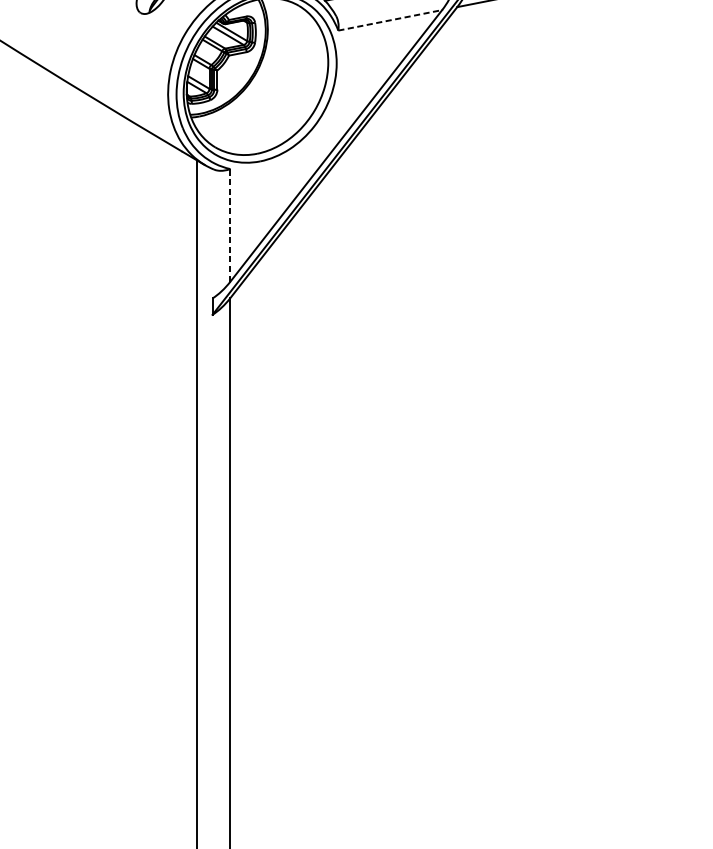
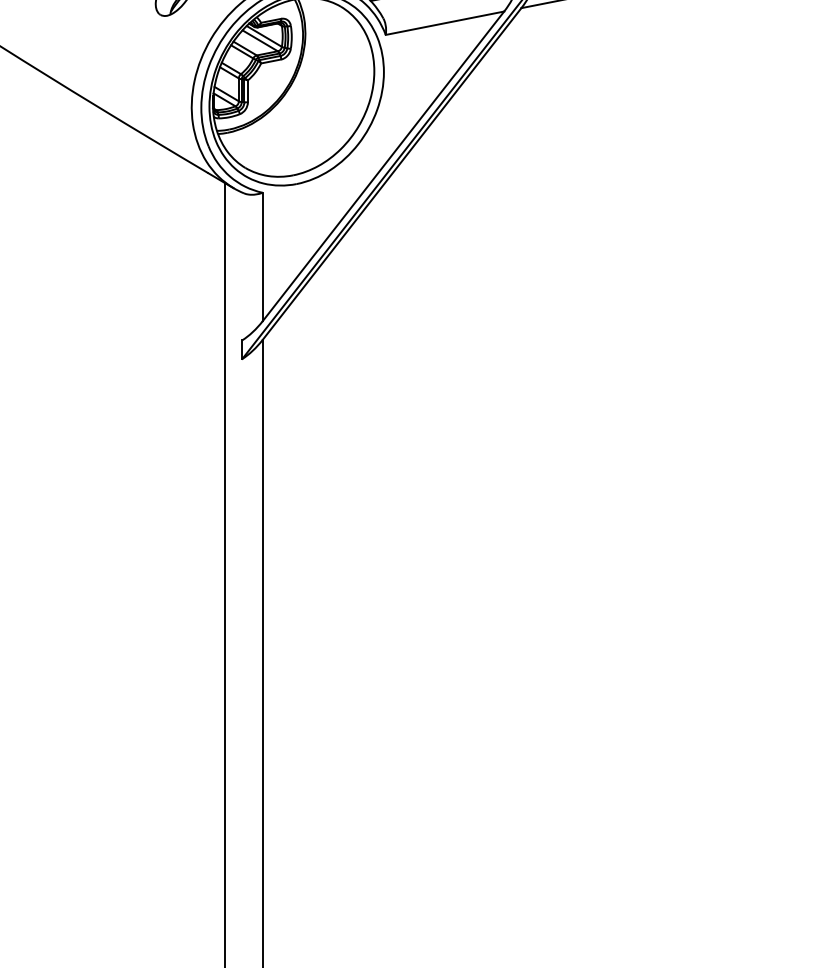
line: (390, 20) -> (445, 23), dashed -> solid
line: (230, 224) -> (262, 256), dashed -> solid

